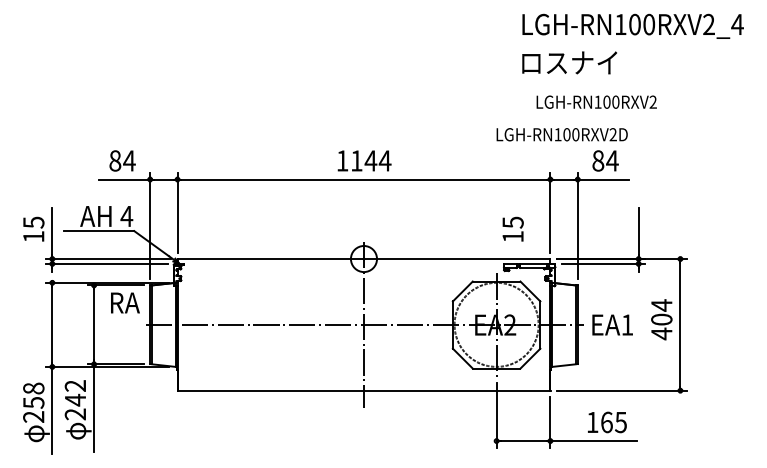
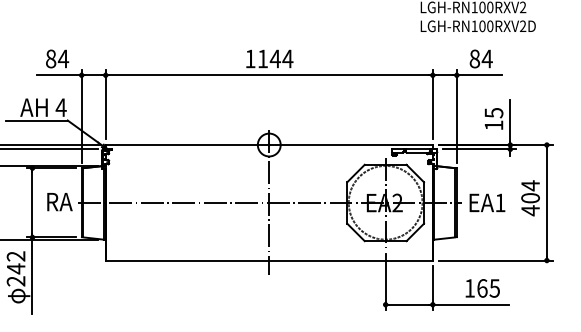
text: (561, 134) -> (477, 26), moved
text: (512, 228) -> (493, 118), moved
text: (125, 302) -> (60, 201), moved

